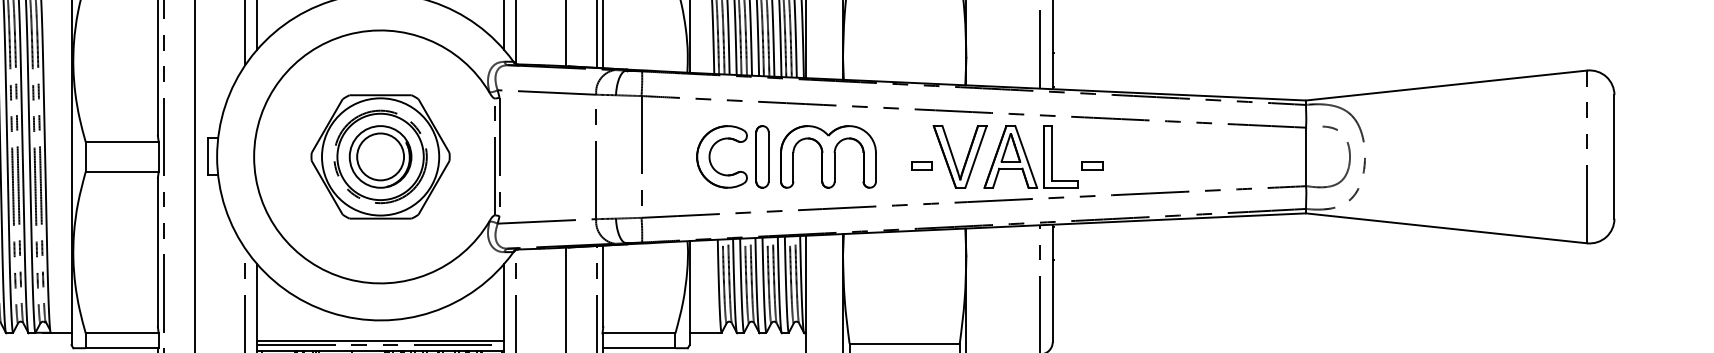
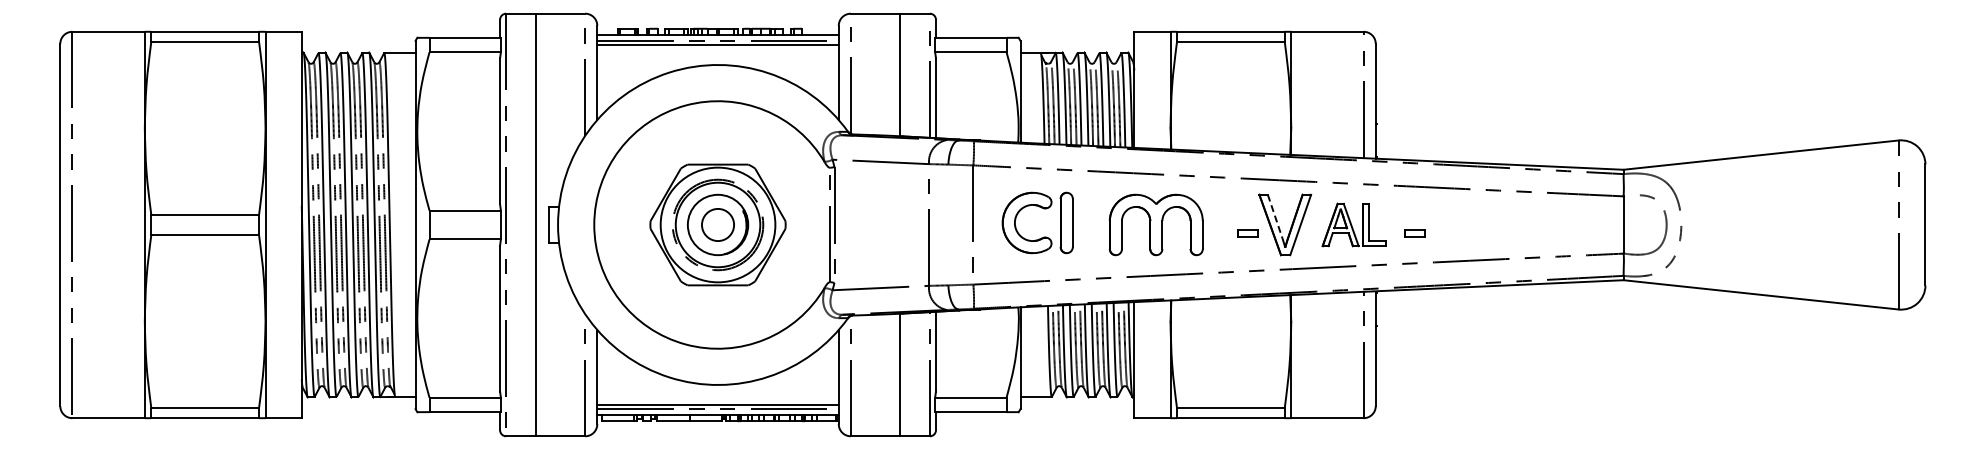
part: (736, 142) -> (1041, 208), moved
line: (950, 148) -> (1275, 216), solid -> dashed
circle: (380, 156) -> (717, 224), size x0.7
part: (1031, 156) -> (1354, 224), size x0.7

